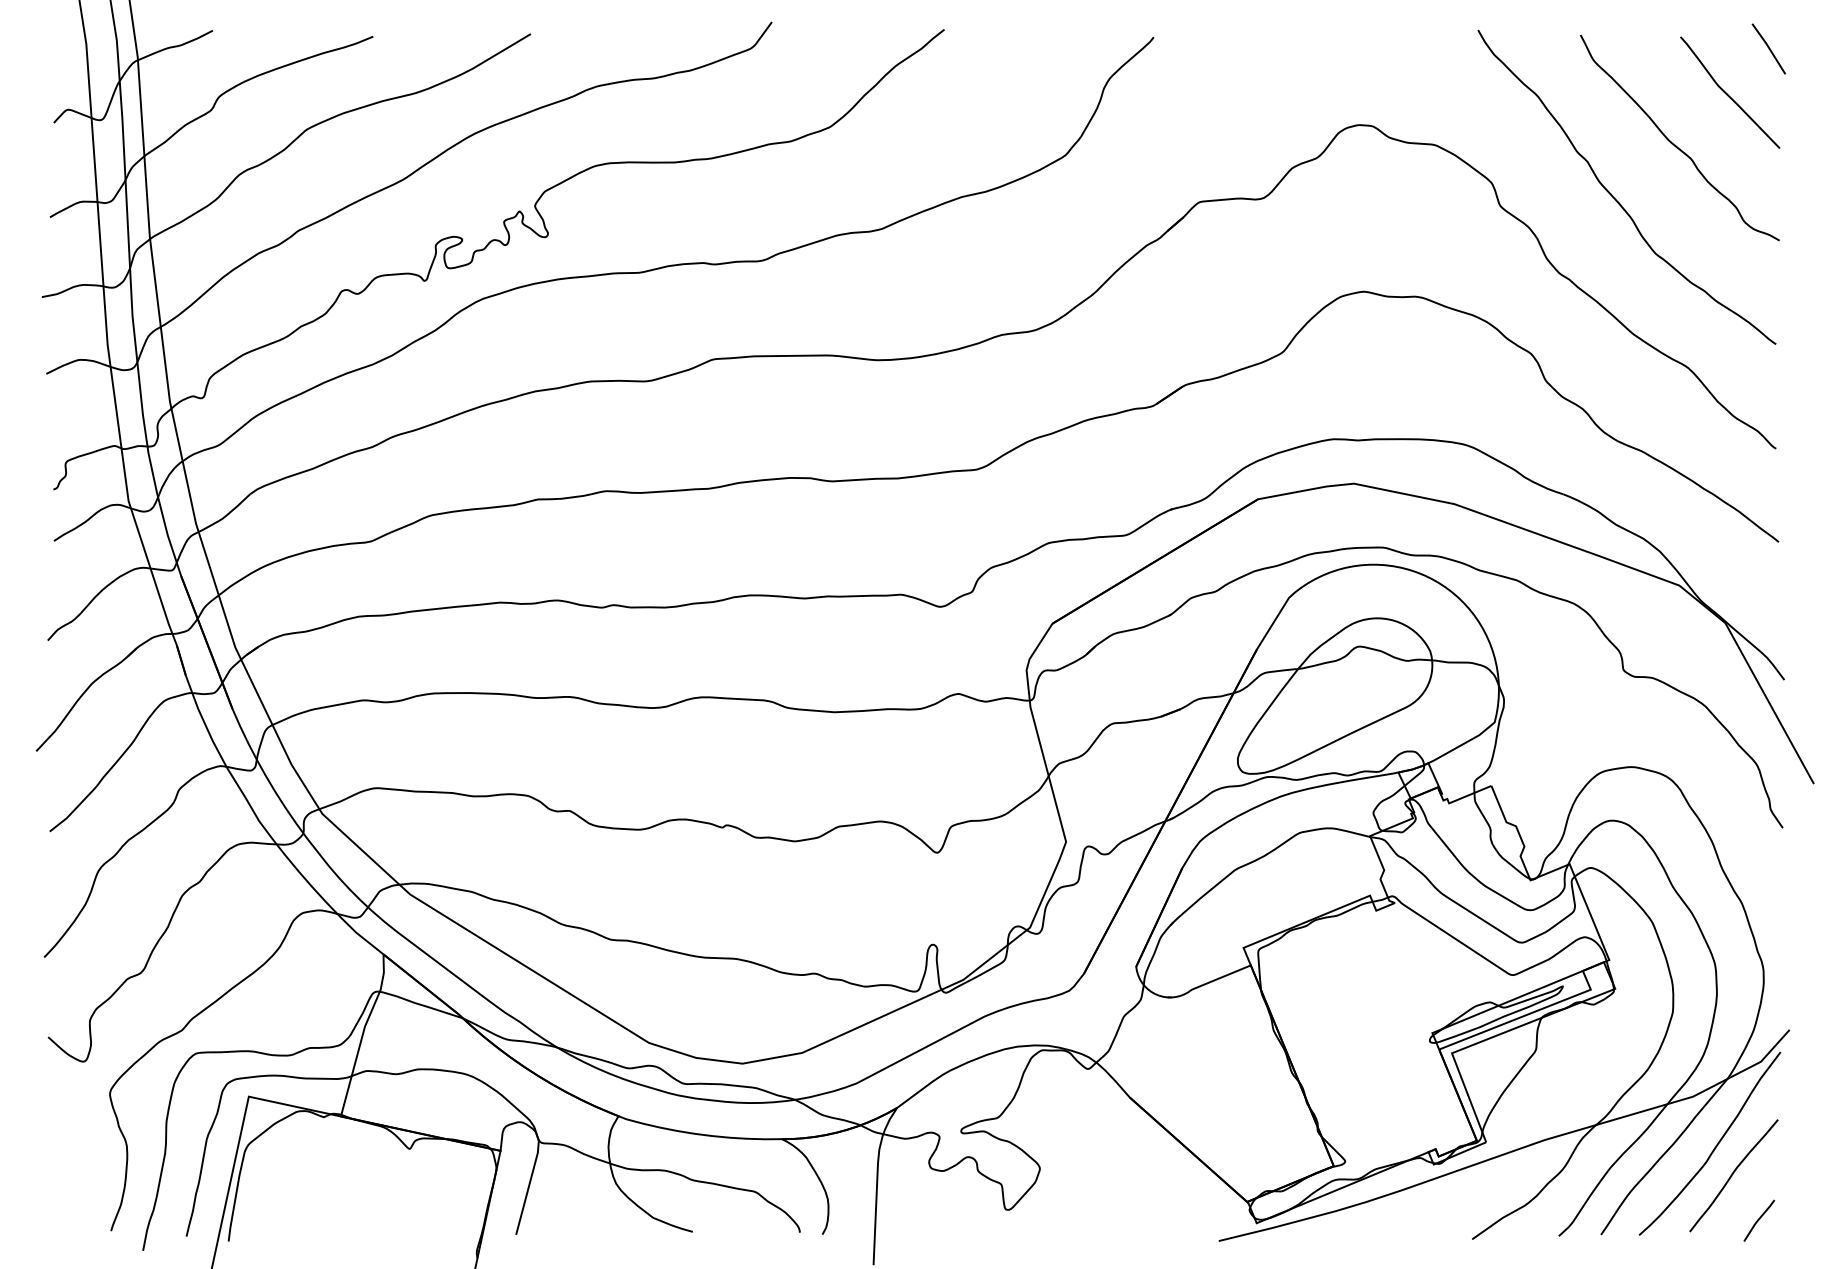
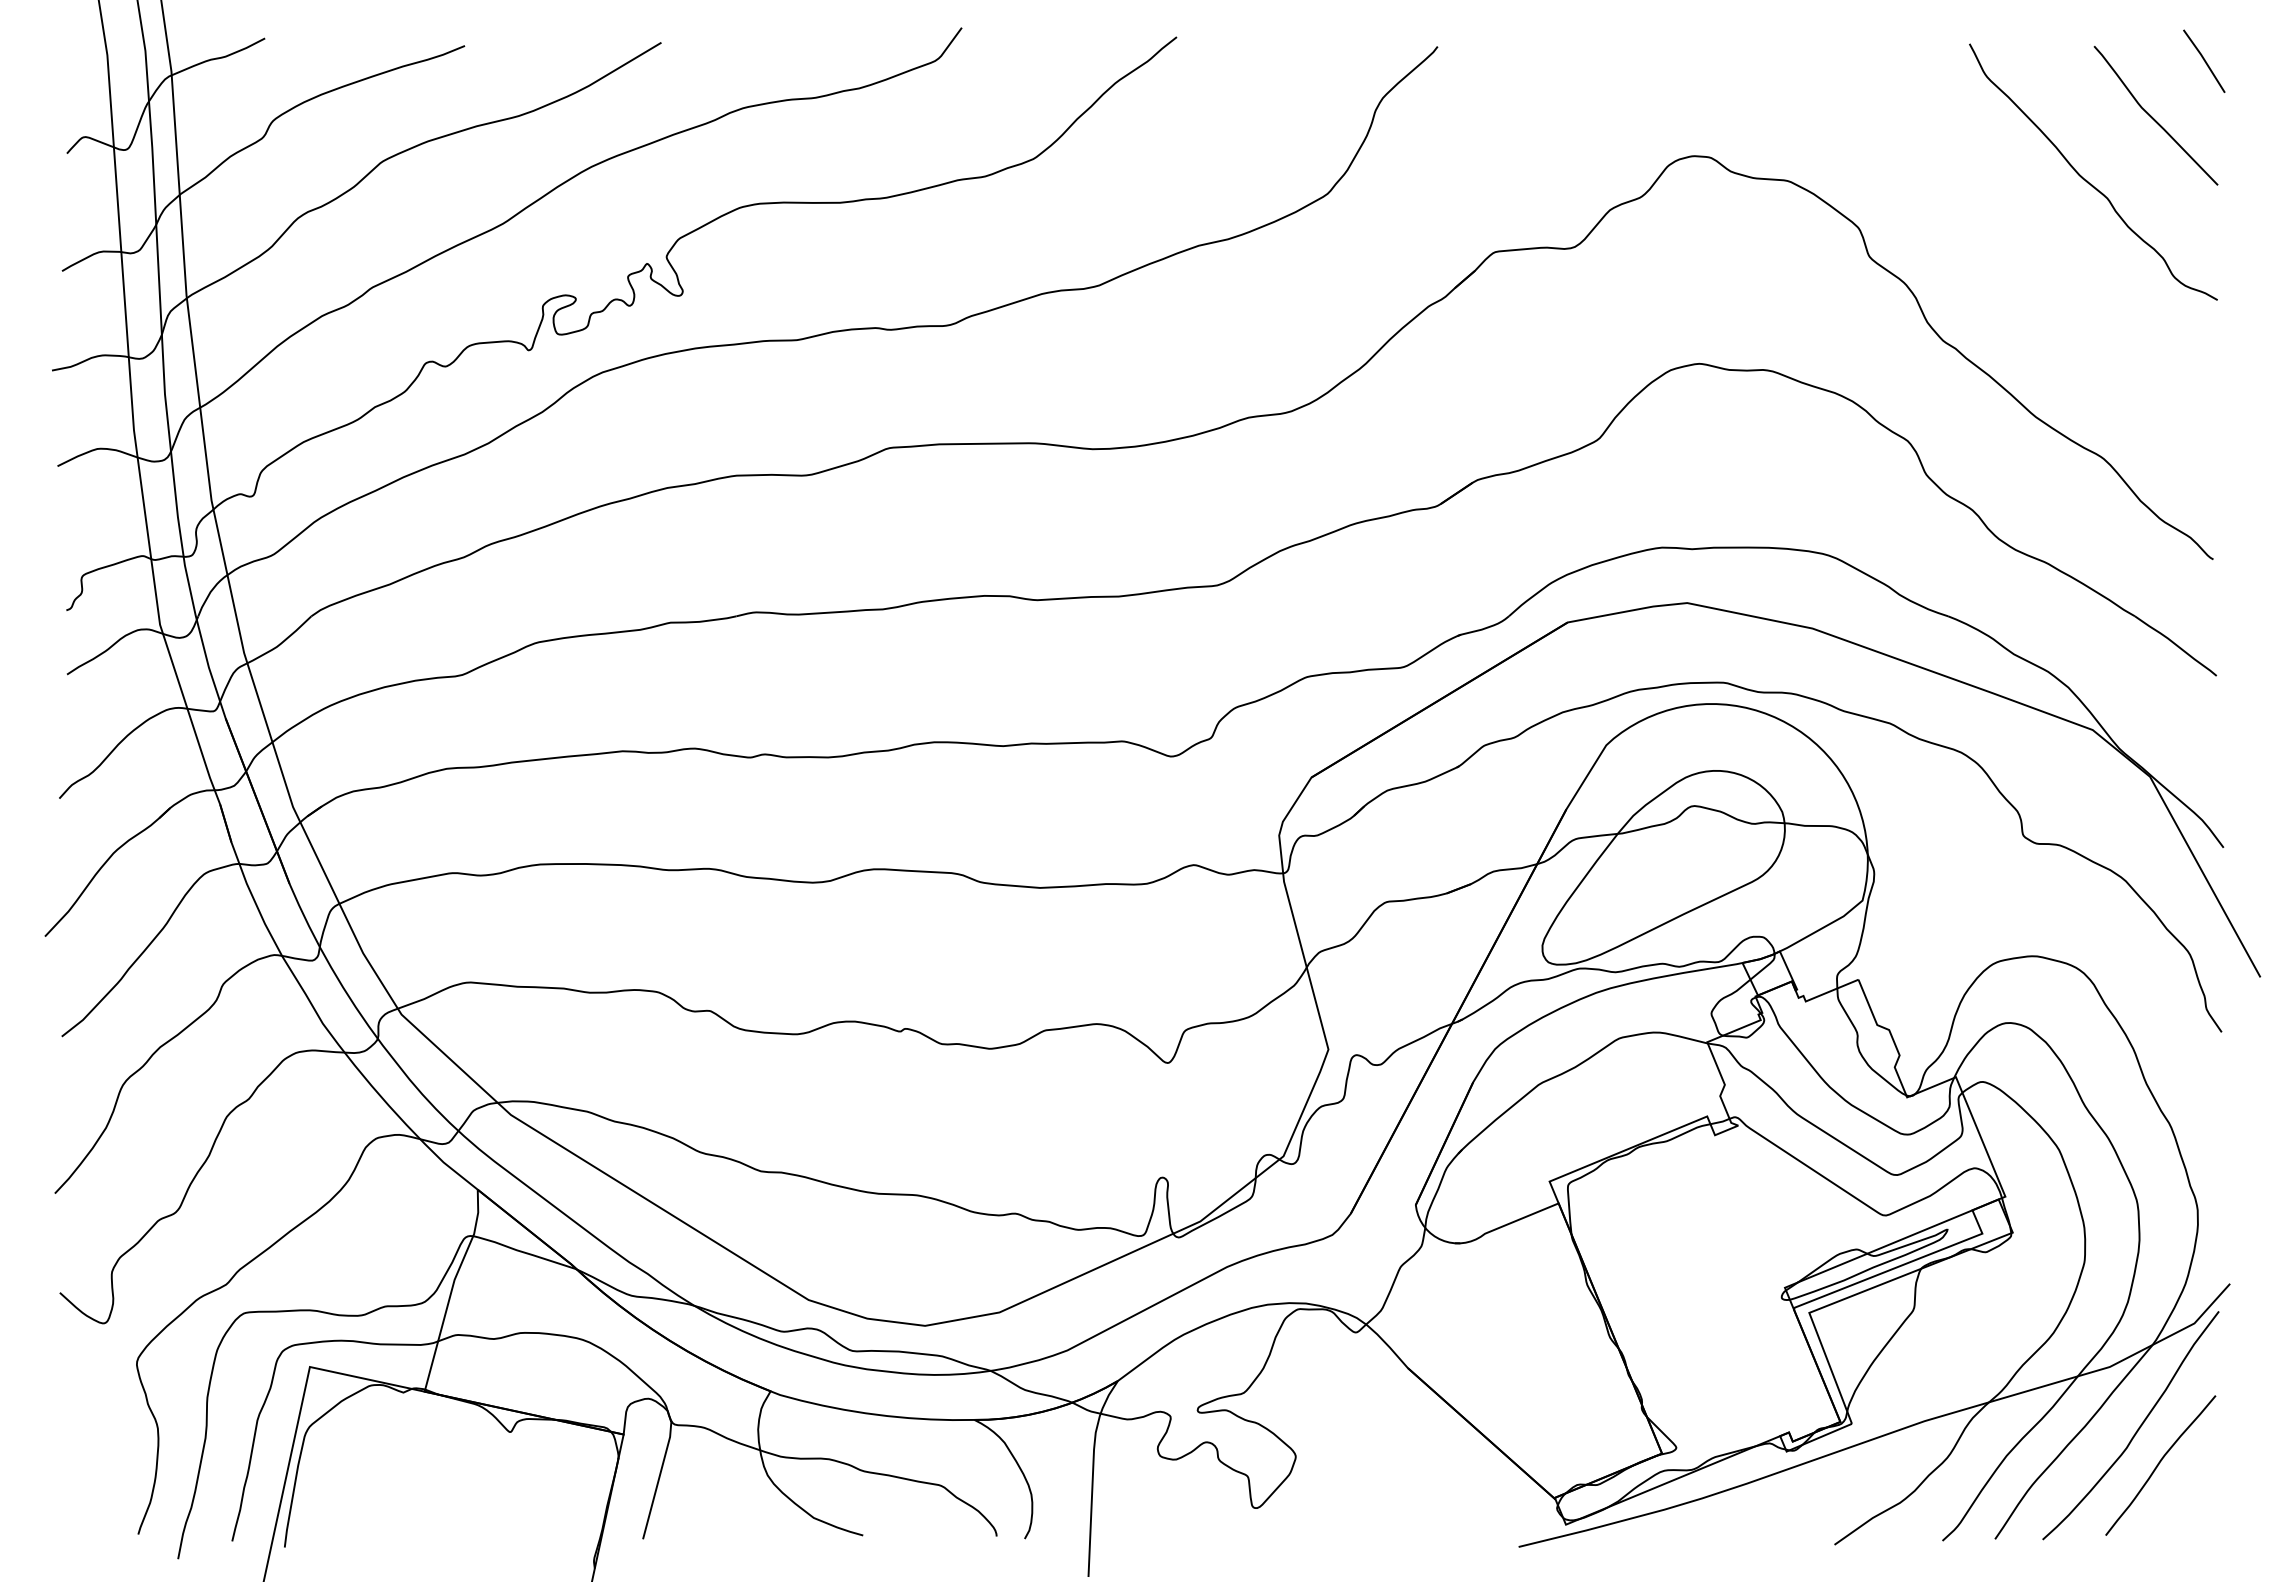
curve: (1615, 198) -> (2013, 247), removed
line: (1759, 1219) -> (2192, 1520), removed

